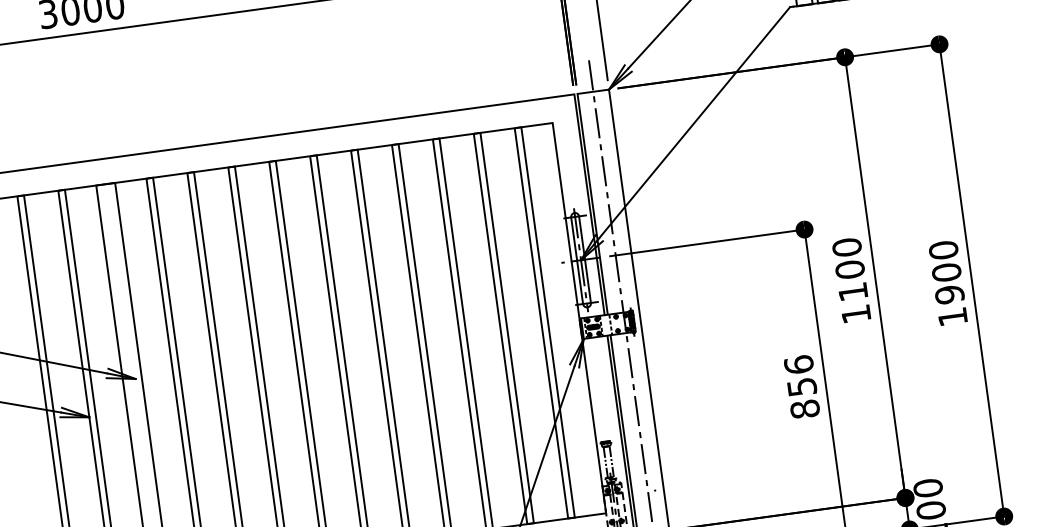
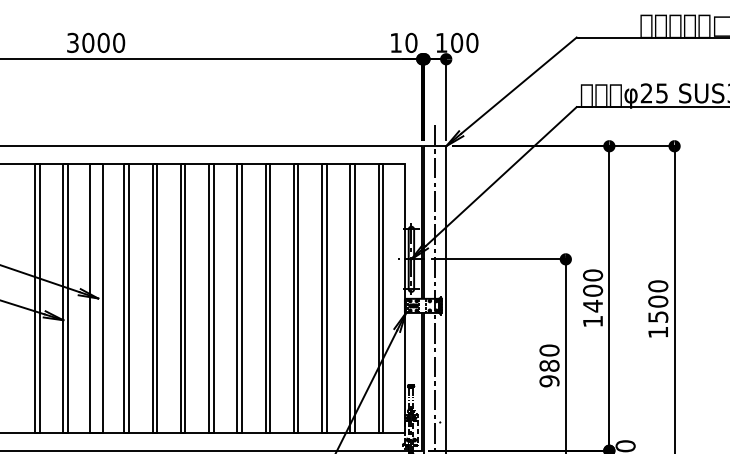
text: (852, 291) -> (592, 305), 1100 -> 1400
text: (950, 295) -> (658, 317), 1900 -> 1500
text: (801, 386) -> (549, 365), 856 -> 980

